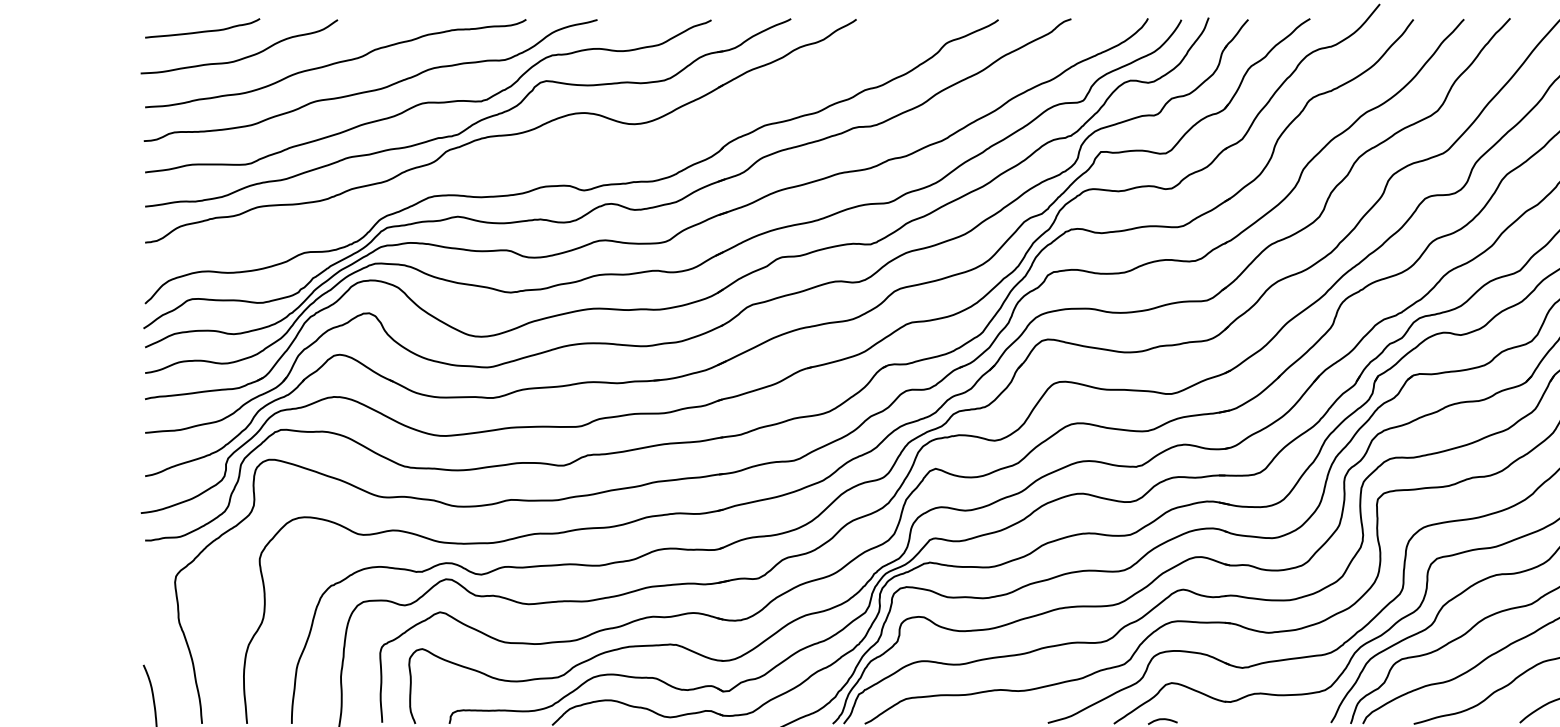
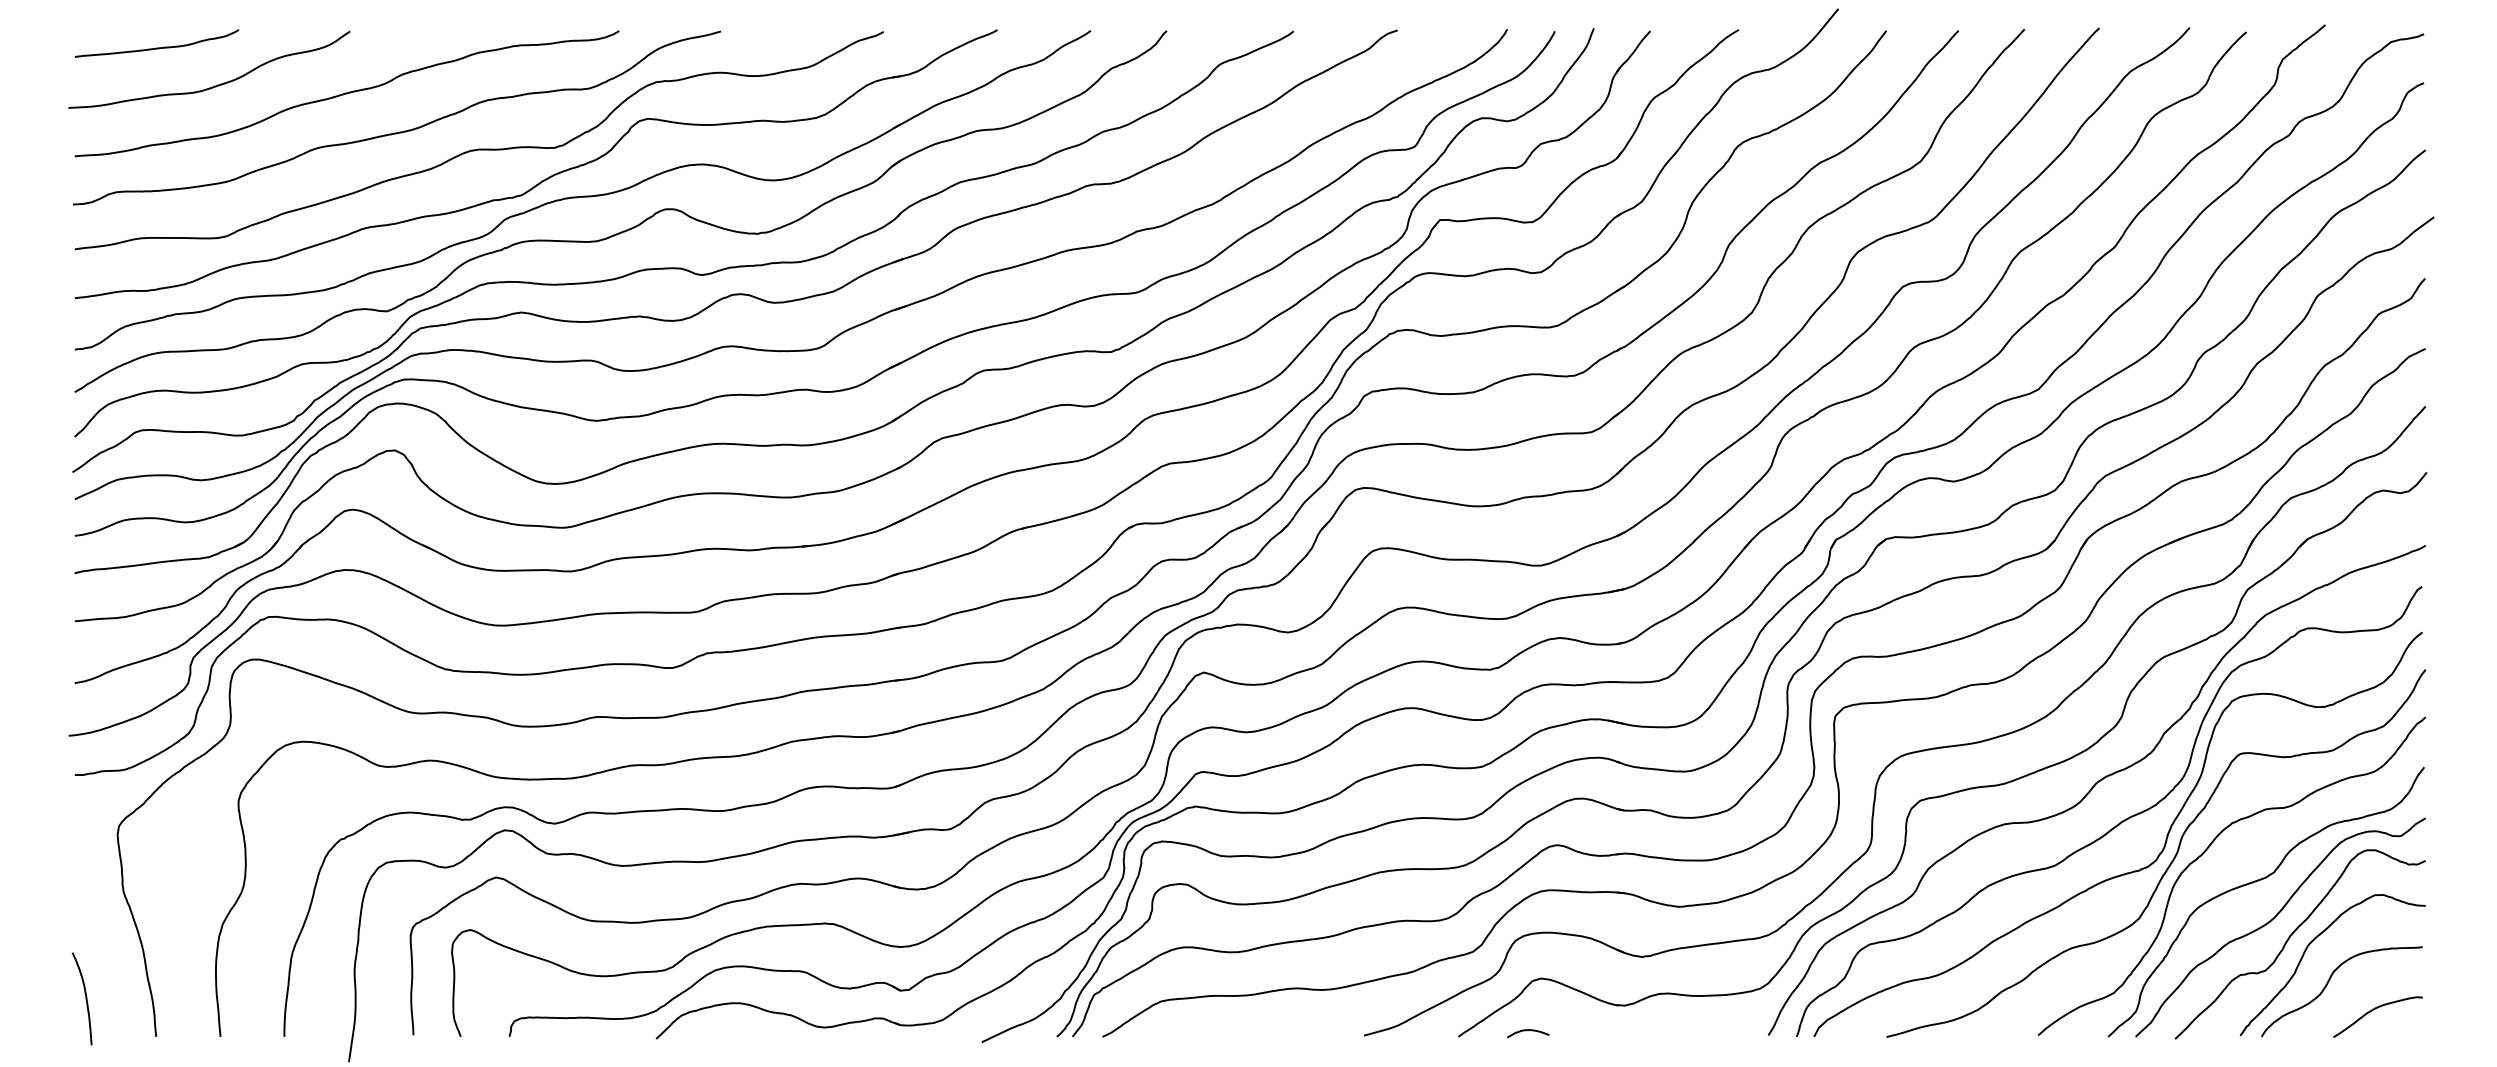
part: (532, 157) -> (628, 228), added

